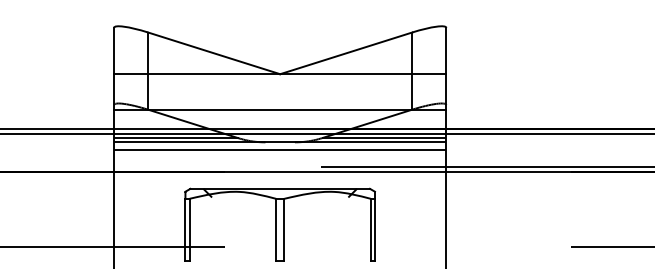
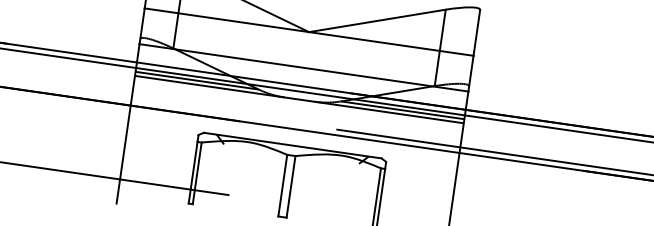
line: (280, 149) -> (298, 106), removed

